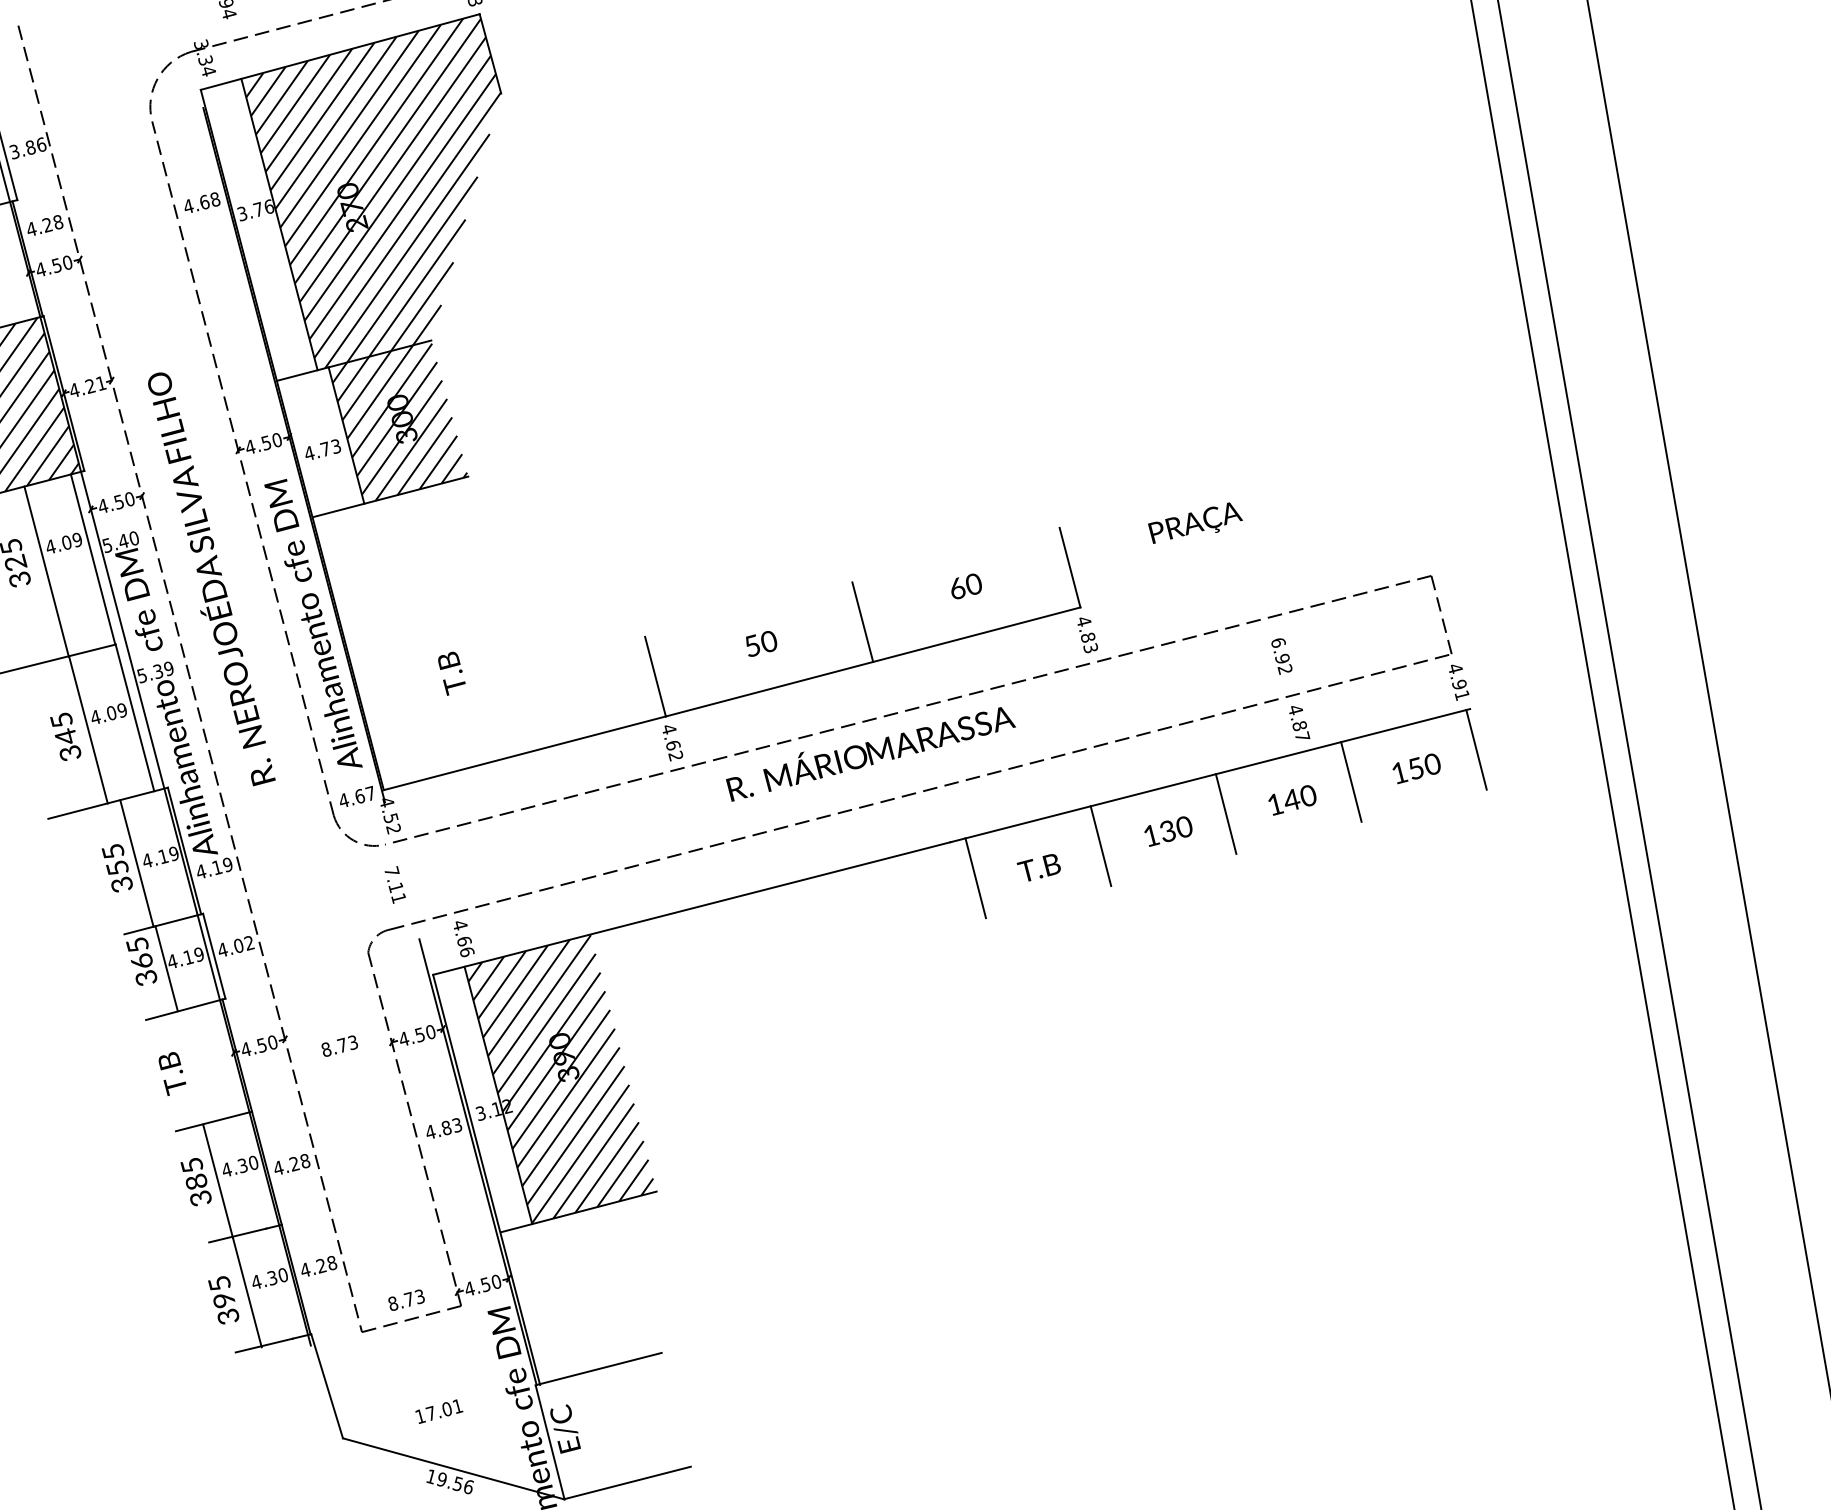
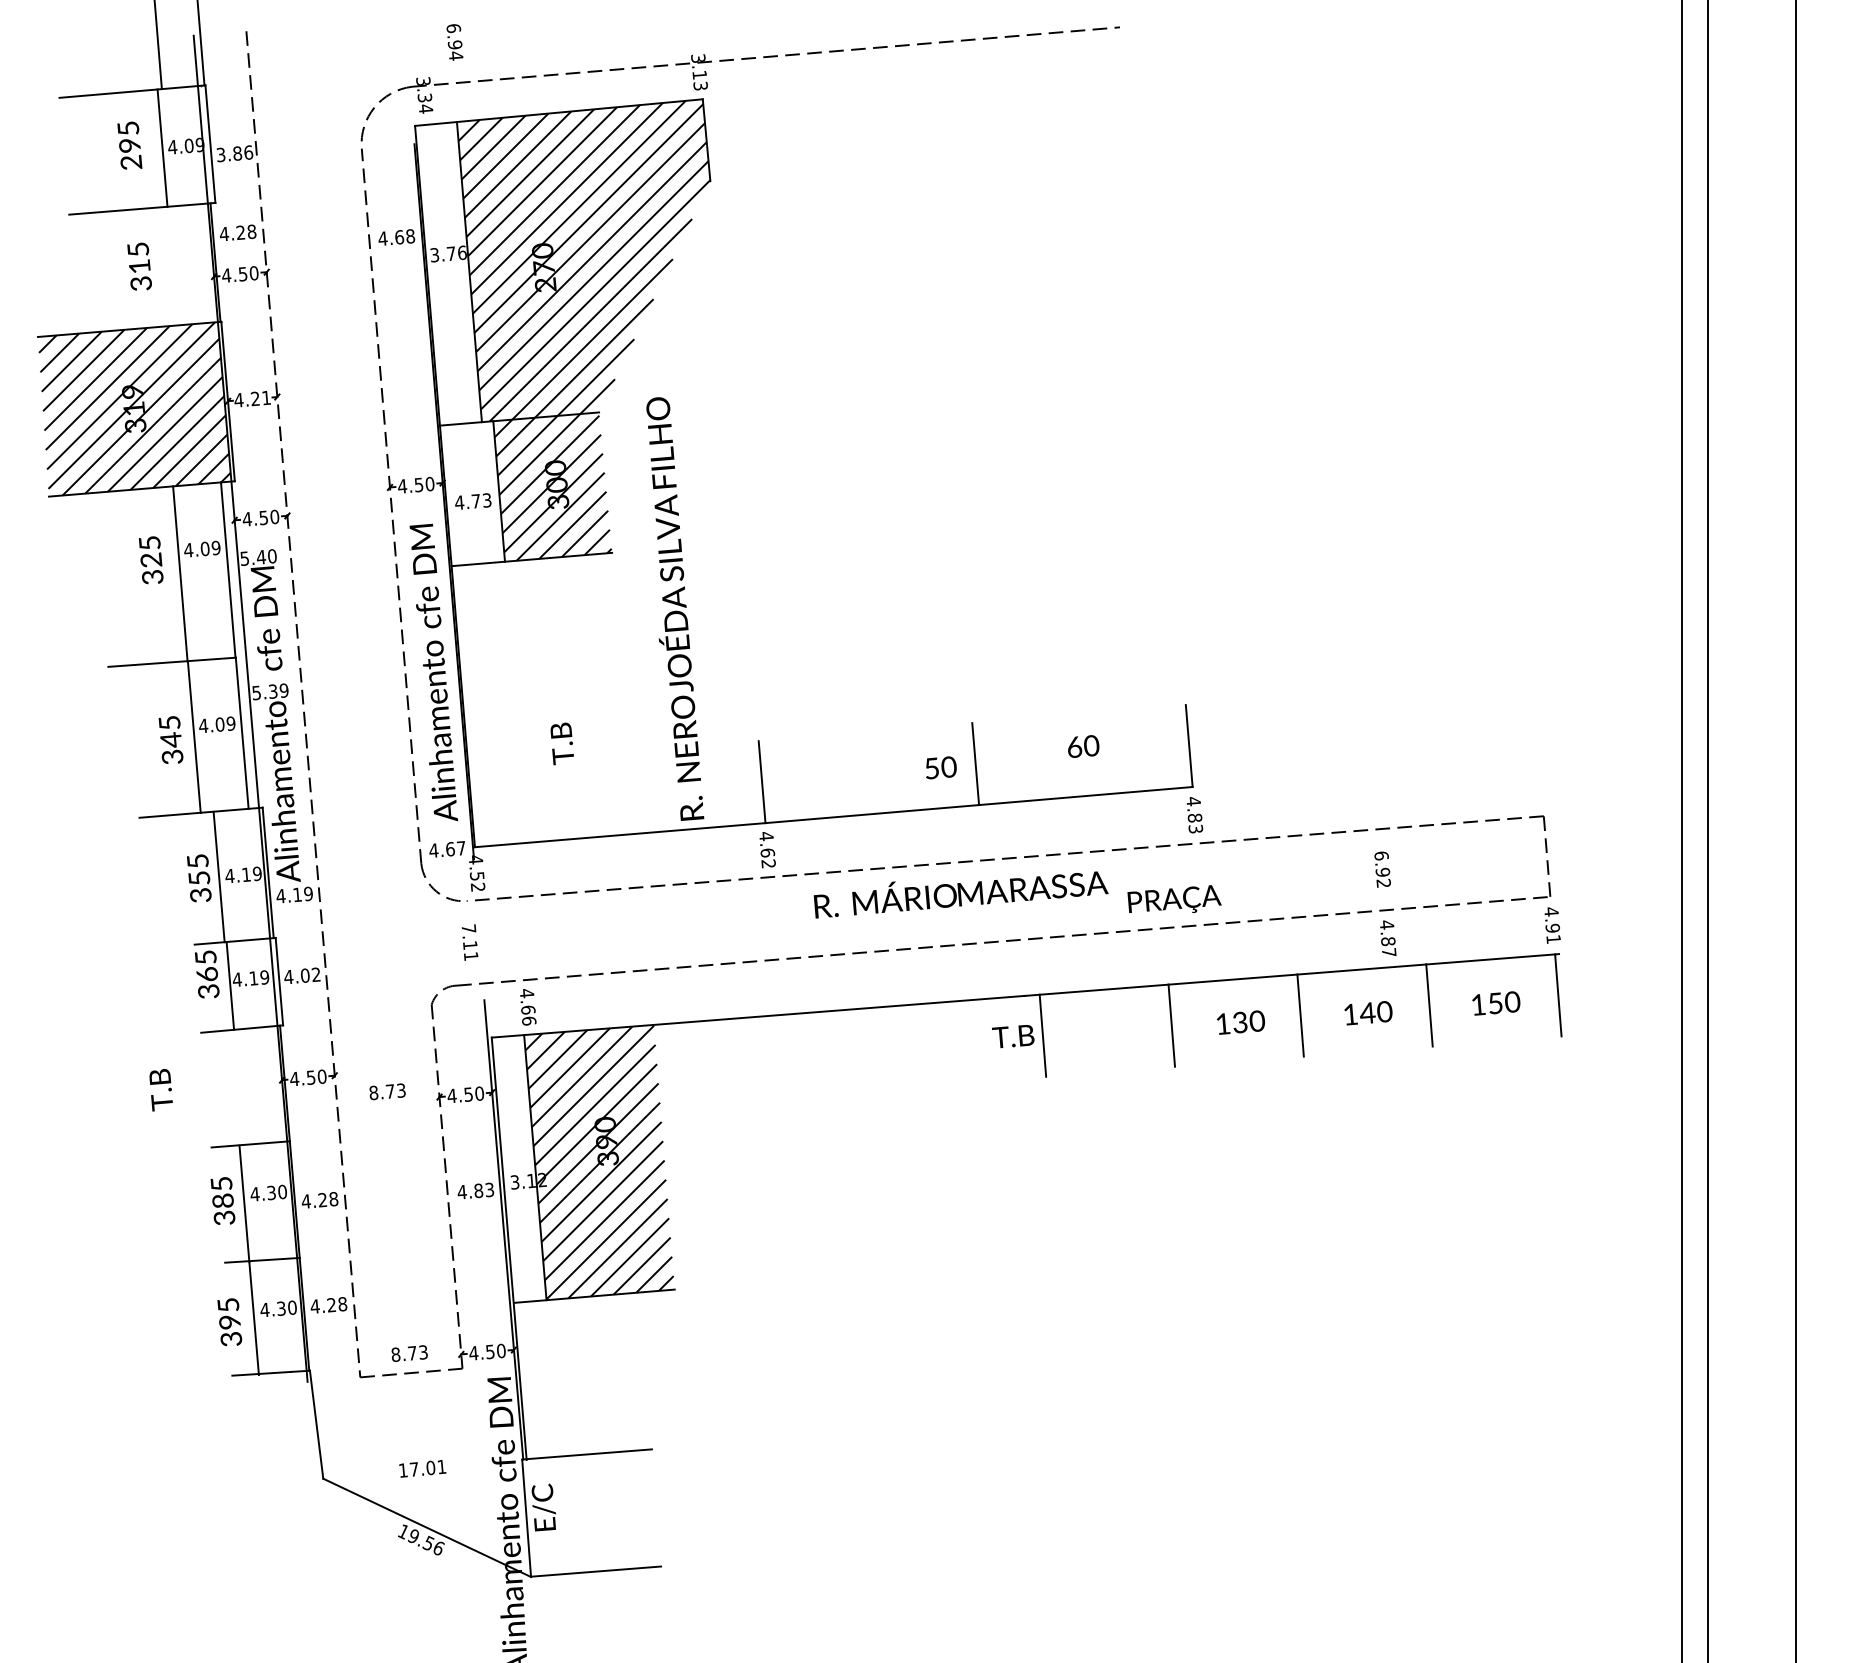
text: (1195, 521) -> (1174, 898), moved
text: (211, 577) -> (675, 608), moved
text: (761, 643) -> (941, 767), moved
text: (1039, 867) -> (1013, 1036), moved
text: (172, 1074) -> (160, 1090), moved

